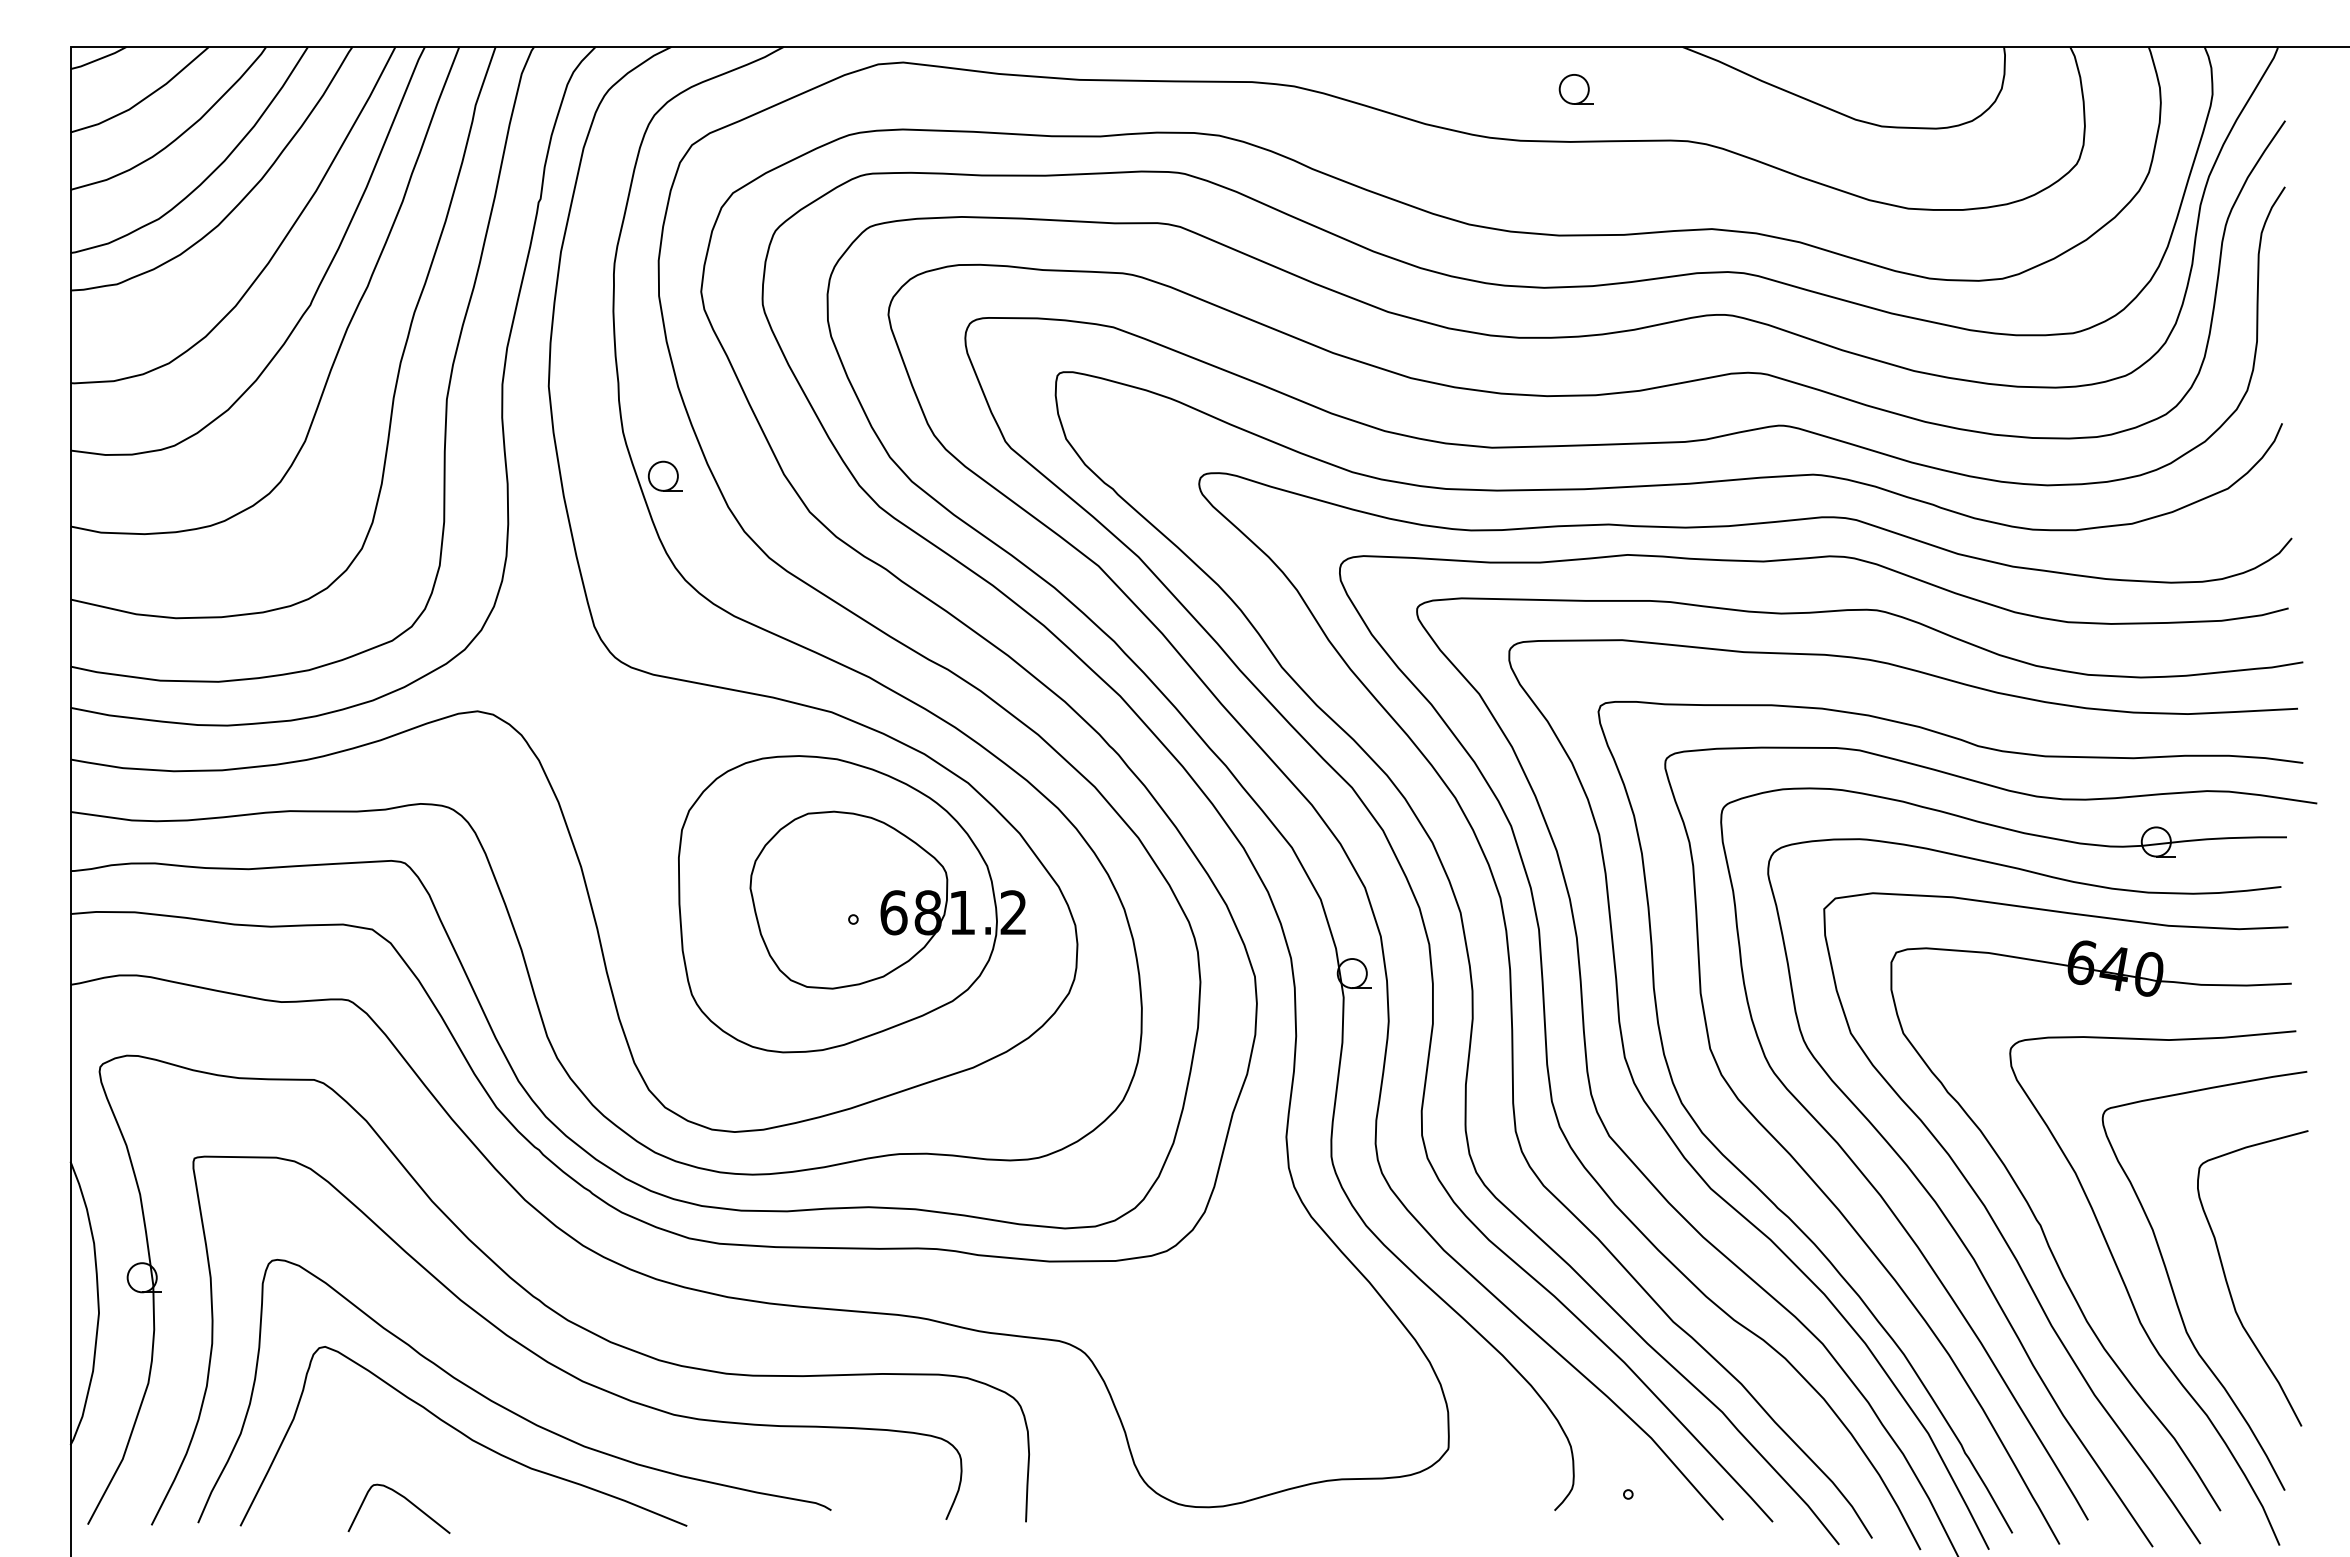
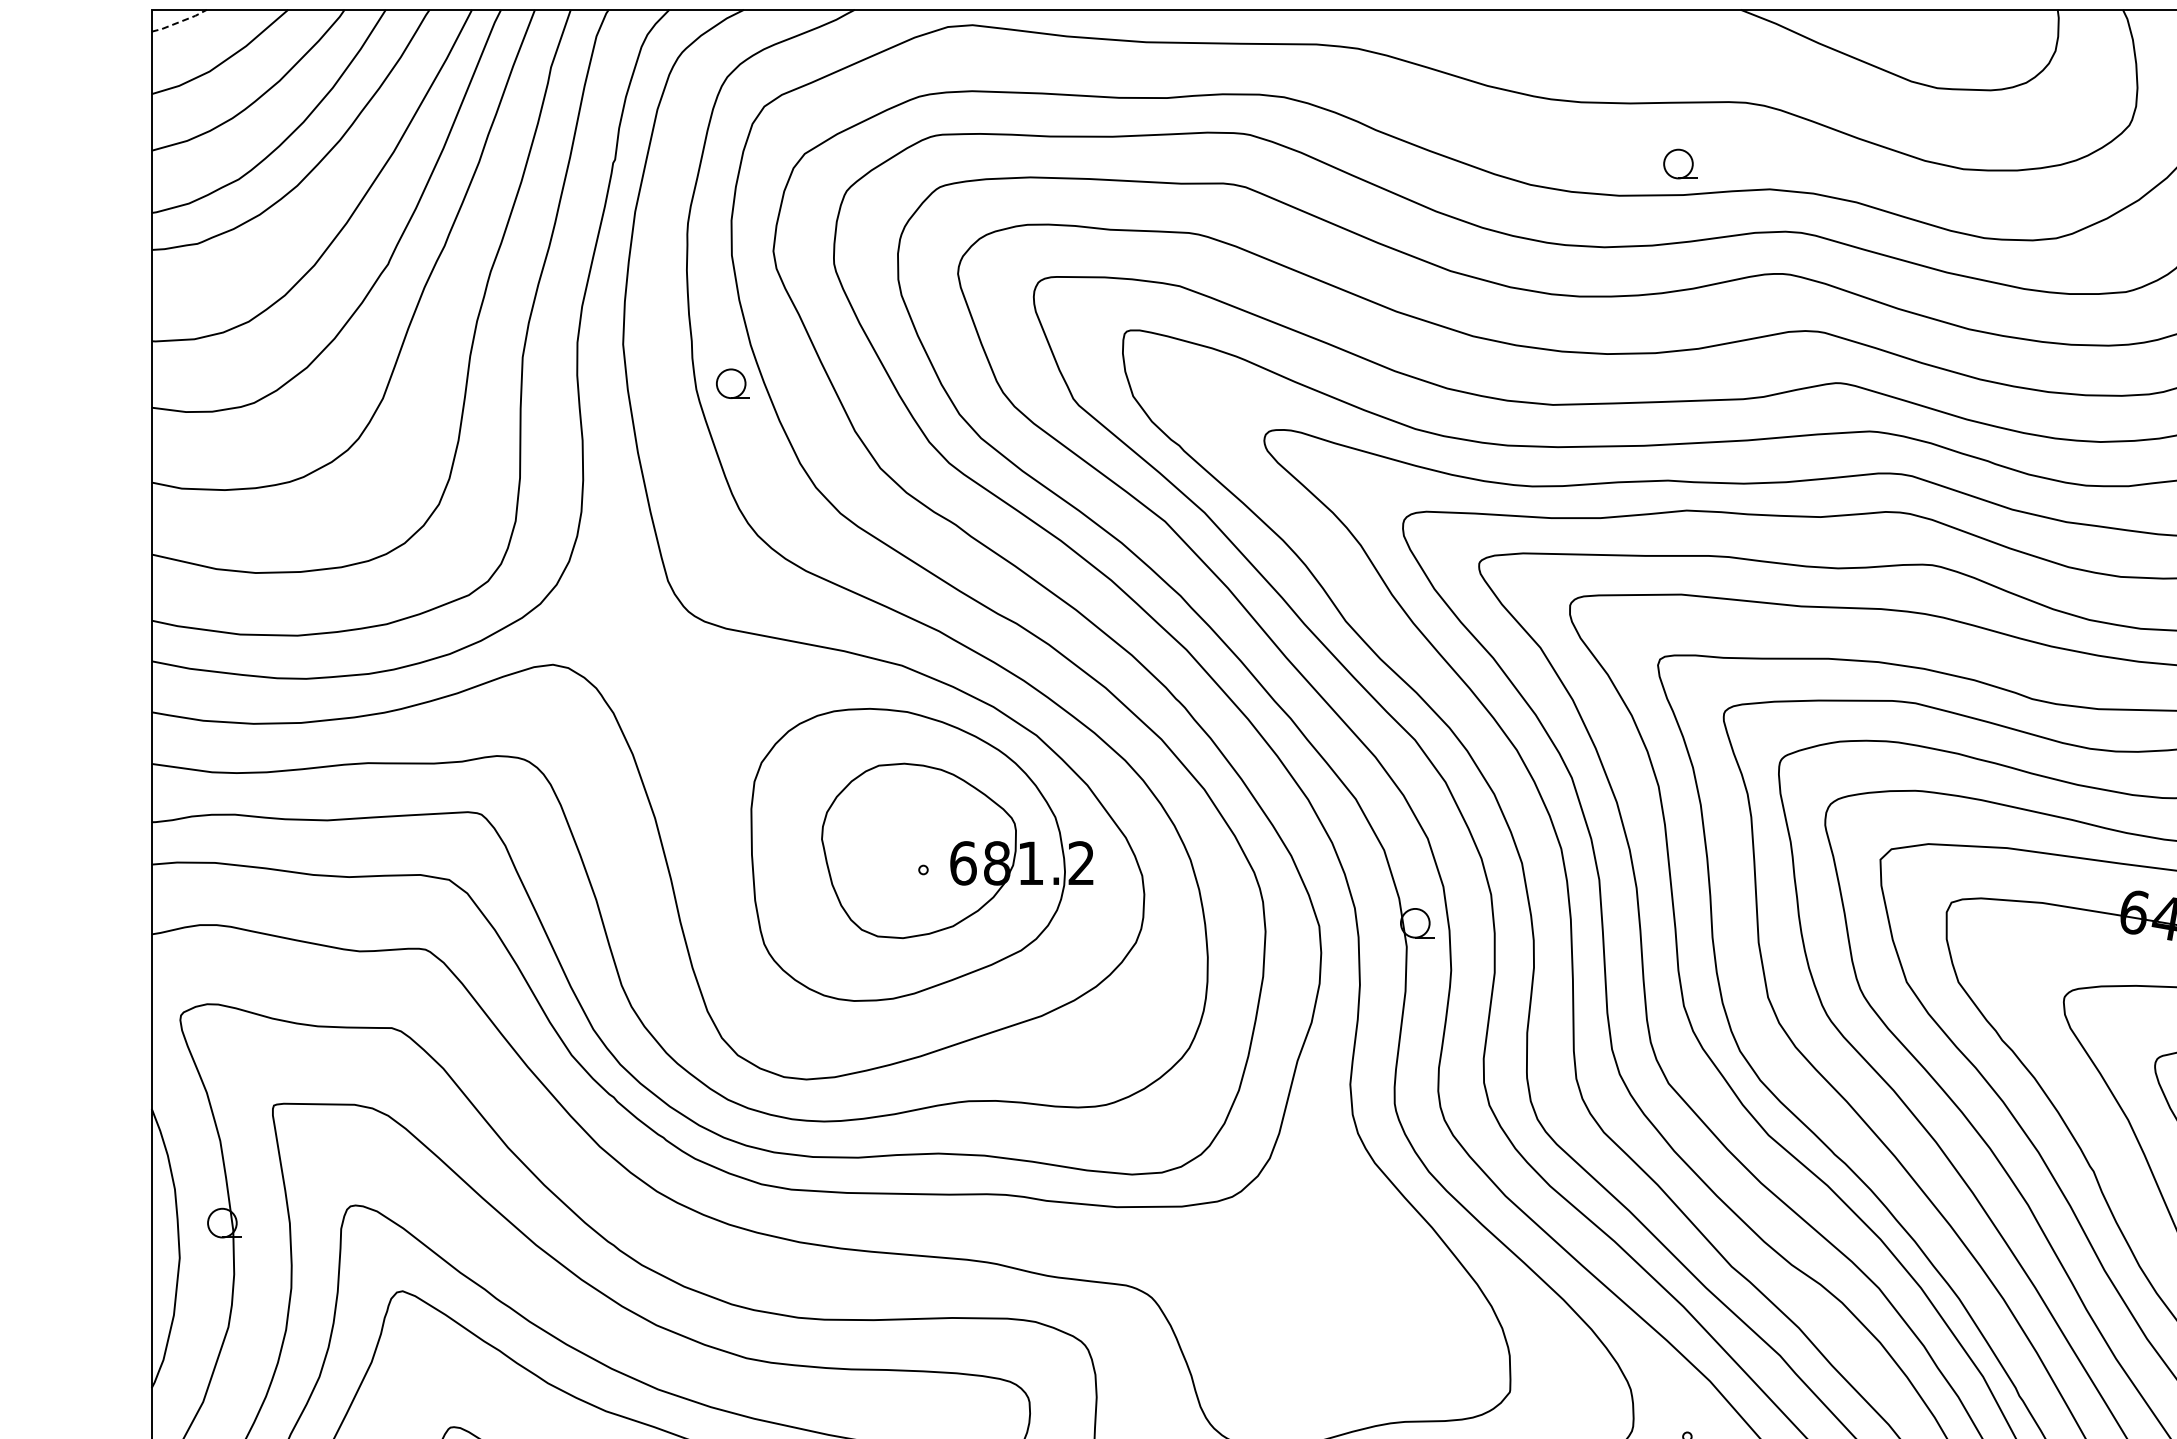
line: (99, 59) -> (180, 22), solid -> dashed
part: (1575, 89) -> (1679, 164), moved
part: (664, 475) -> (732, 382), moved

